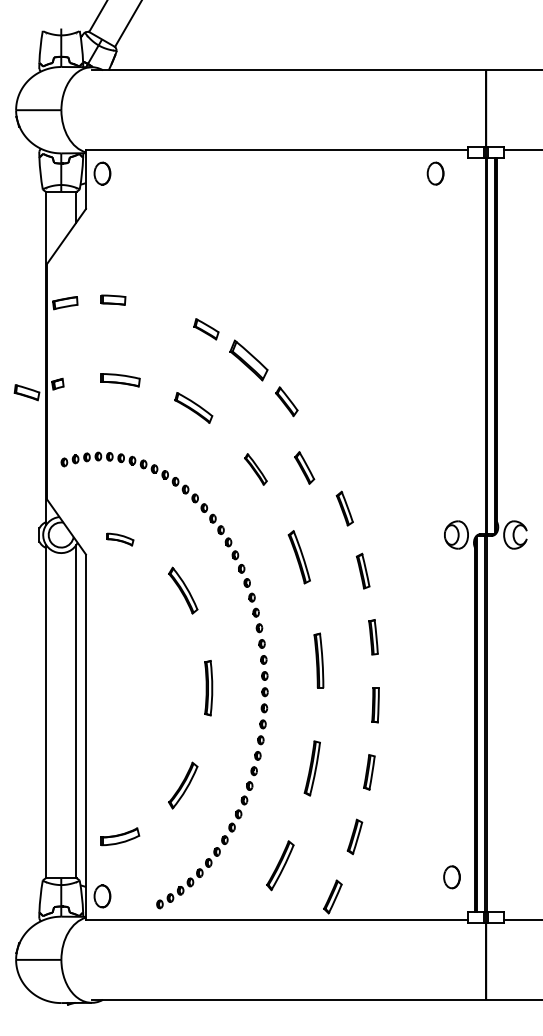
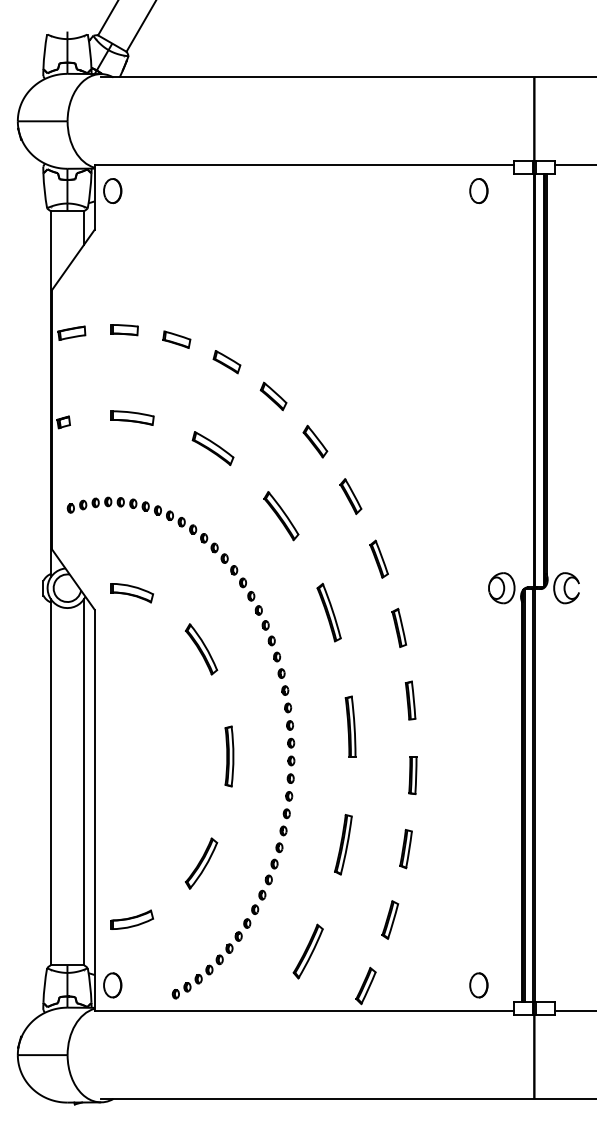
part: (248, 360) -> (273, 396), size x0.62
part: (26, 392) -> (176, 339), moved
part: (304, 467) -> (350, 496), moved
part: (256, 469) -> (281, 516), size x1.43
part: (119, 539) -> (131, 593), size x1.43
part: (451, 877) -> (478, 985), moved

